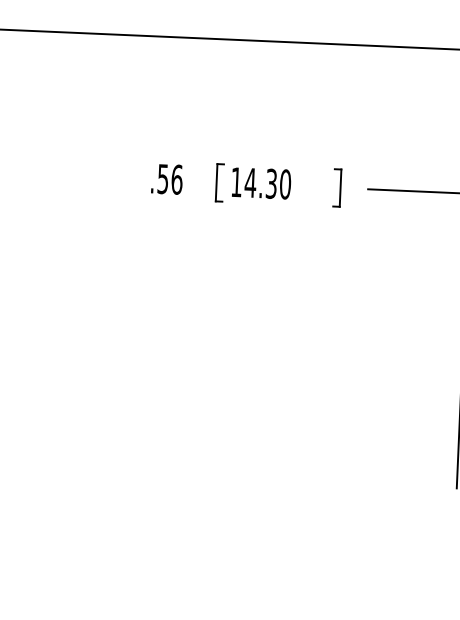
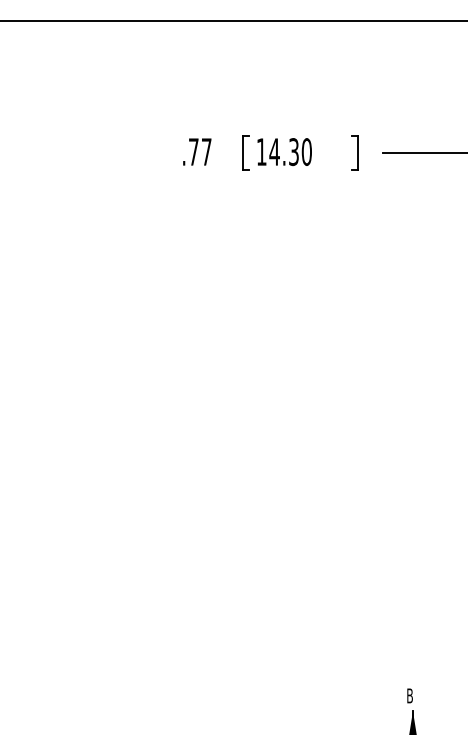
text: (170, 179) -> (200, 152), .56 -> .77

